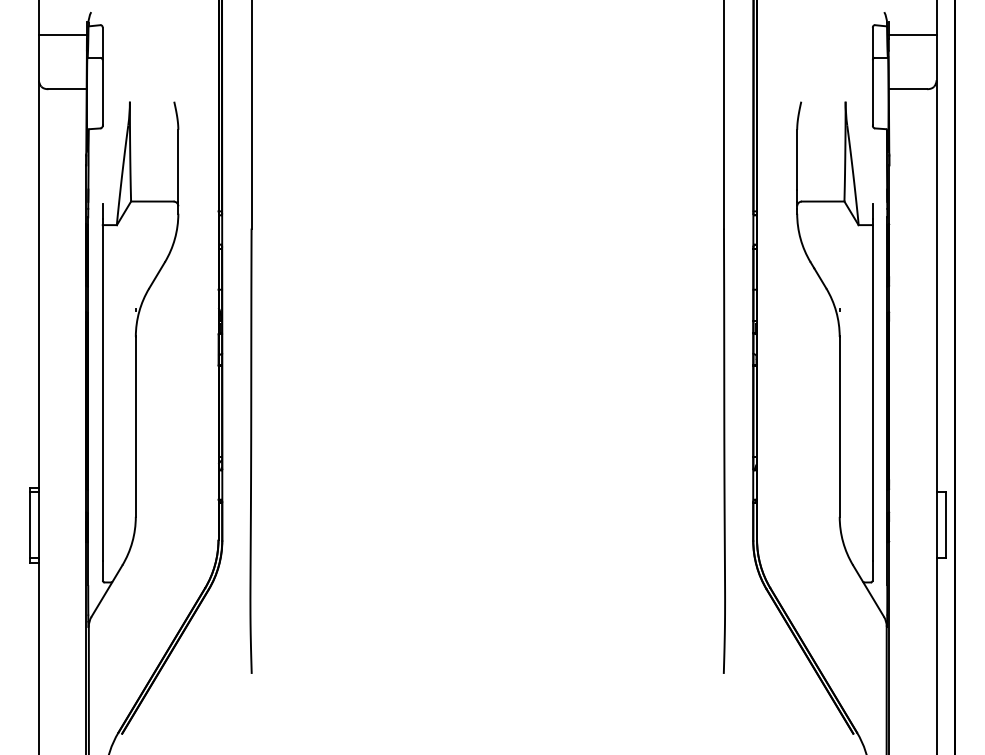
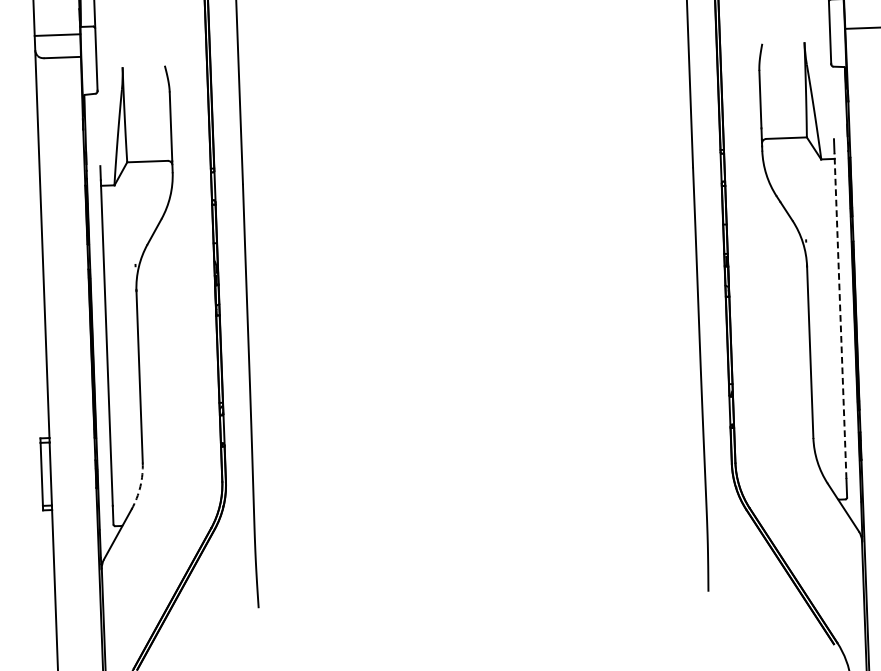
line: (62, 35) -> (57, 35), moved
line: (872, 390) -> (840, 316), solid -> dashed
arc: (132, 542) -> (140, 487), solid -> dashed

